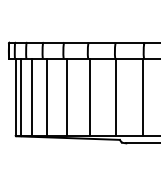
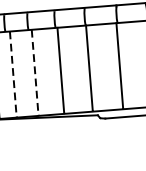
line: (46, 97) -> (12, 74), solid -> dashed
line: (66, 97) -> (35, 72), solid -> dashed

